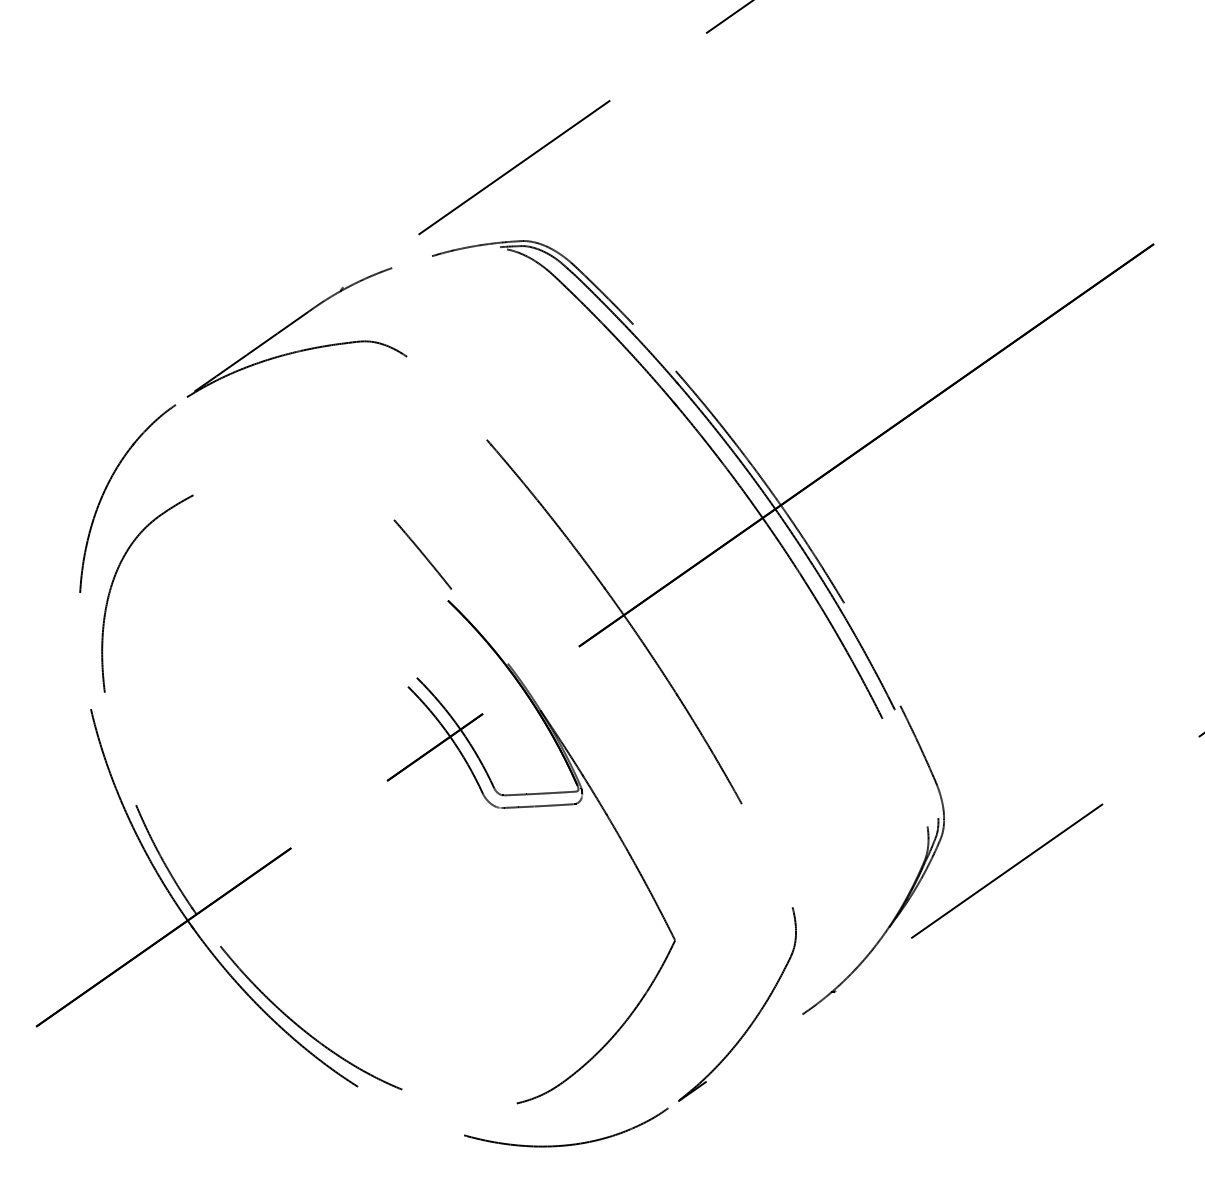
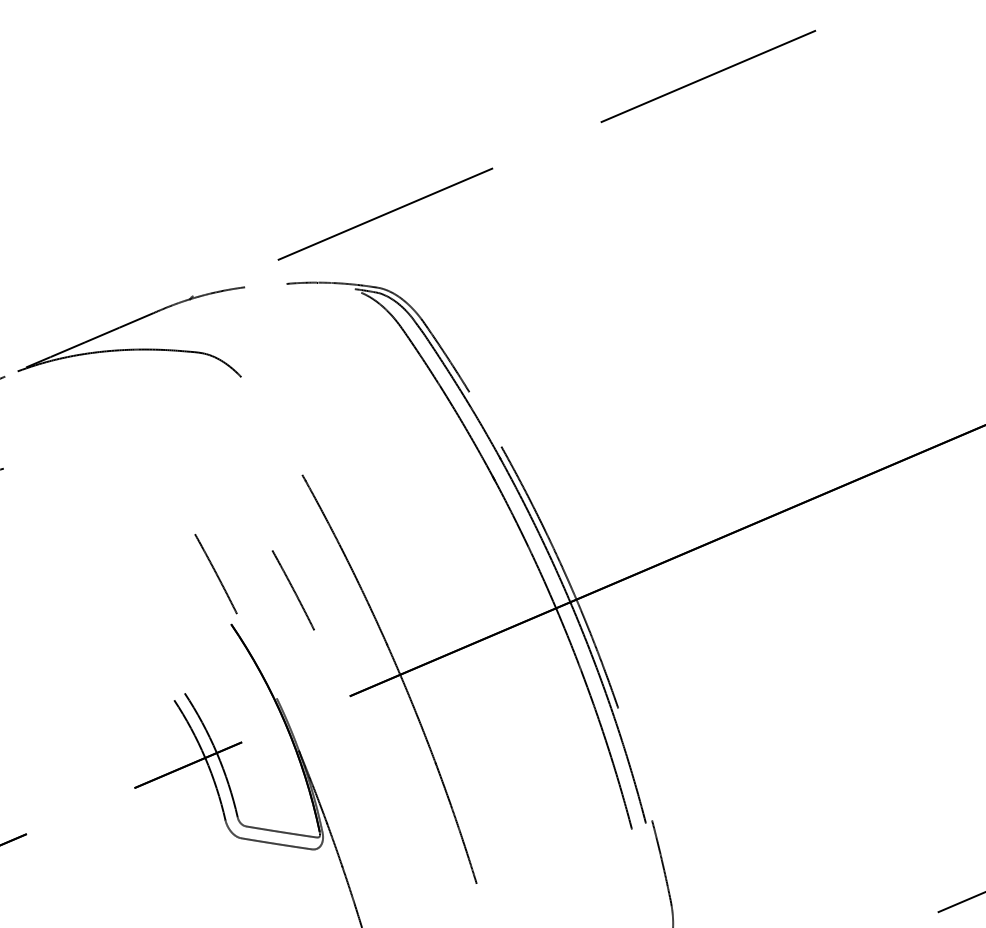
line: (501, 554) -> (293, 590), added

